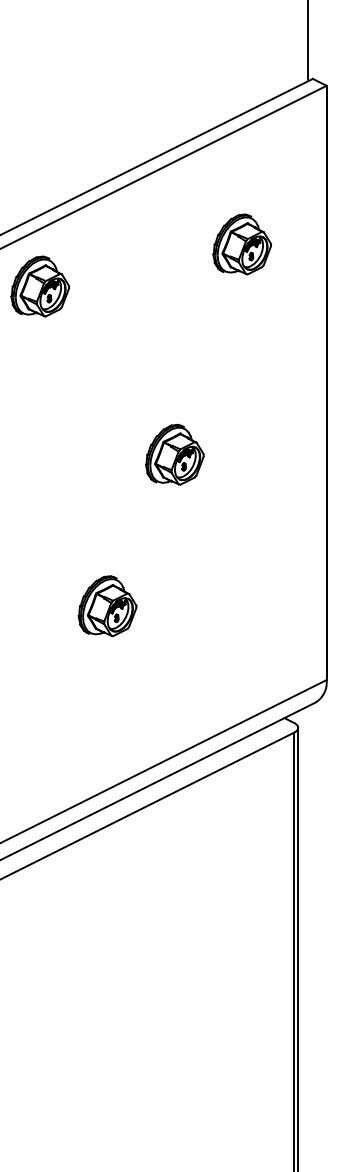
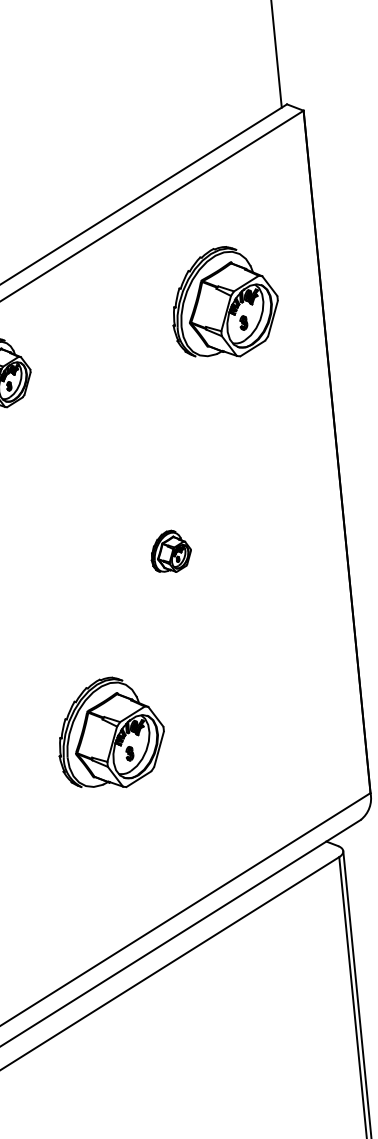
part: (241, 244) -> (223, 302), size x1.6
part: (174, 454) -> (170, 551), size x0.6
part: (107, 605) -> (110, 732), size x1.6

